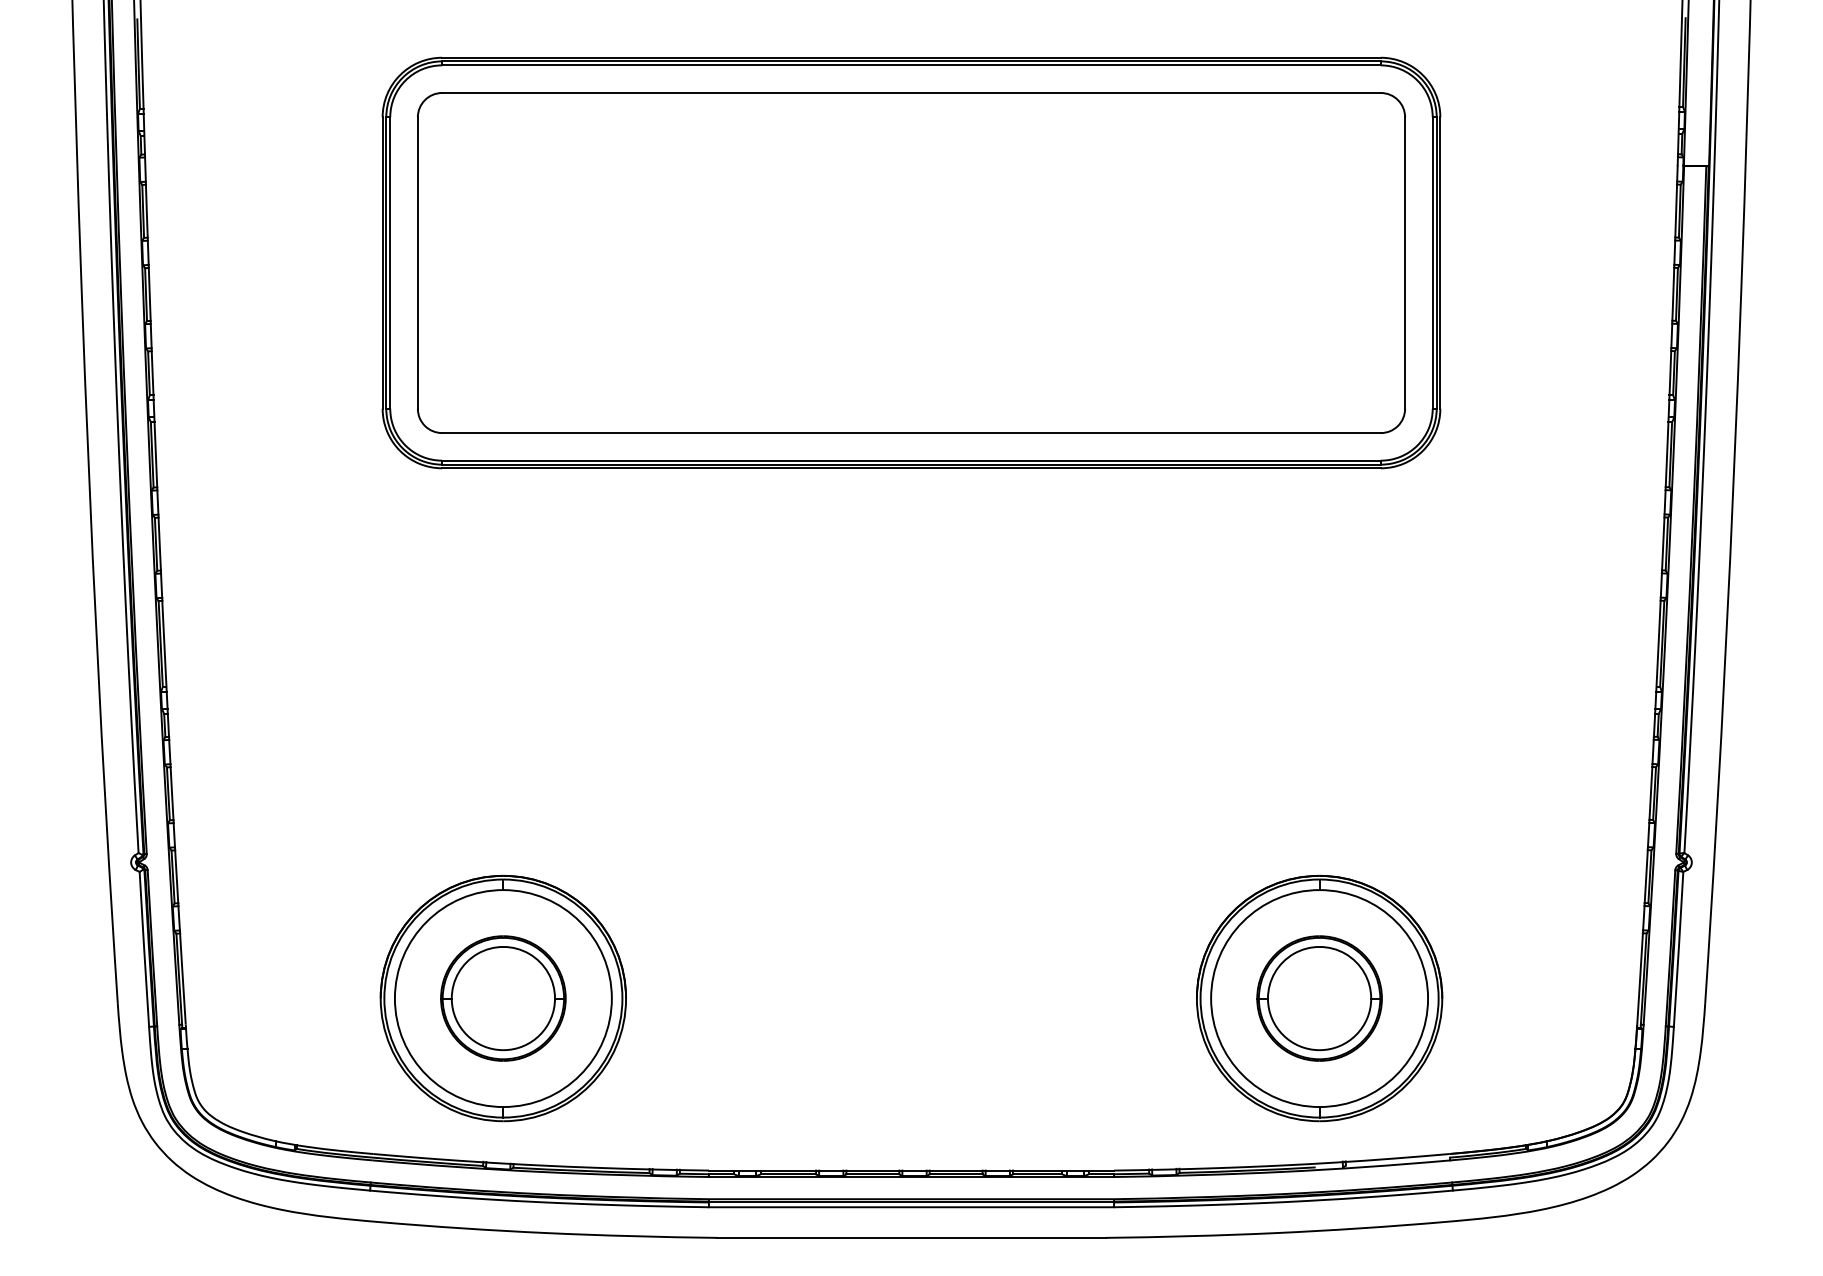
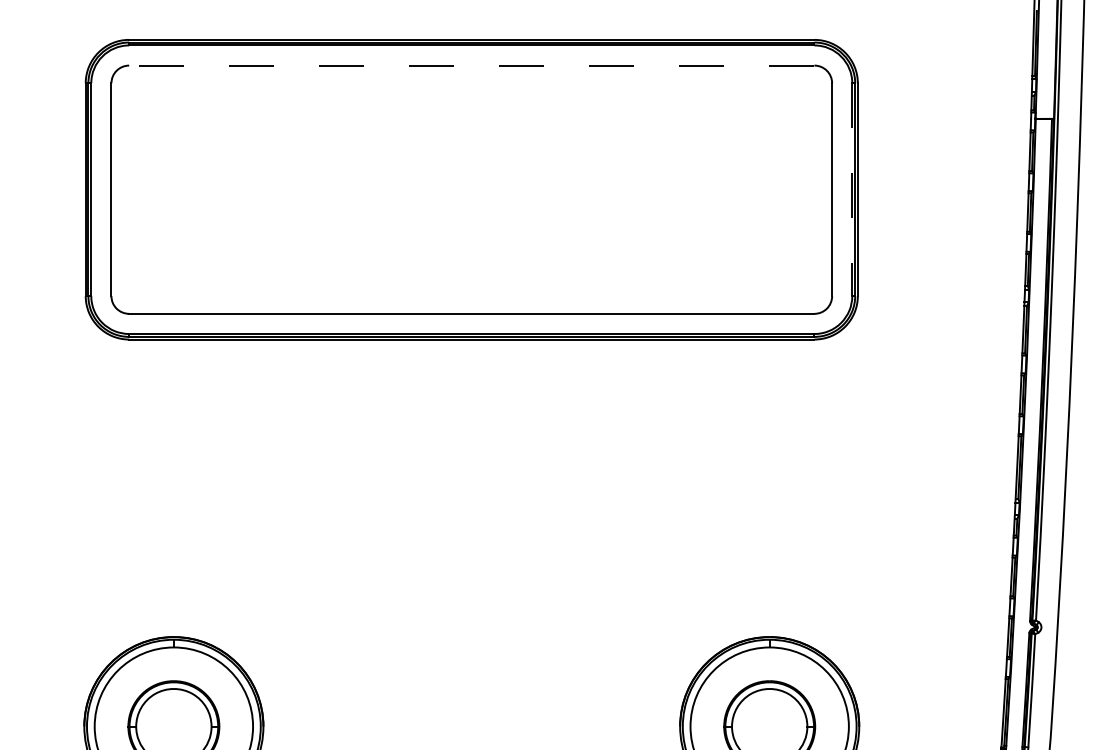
line: (911, 93) -> (471, 65), solid -> dashed
line: (1432, 263) -> (852, 190), solid -> dashed

